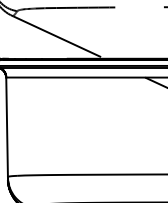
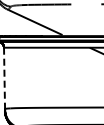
line: (7, 127) -> (4, 78), solid -> dashed

